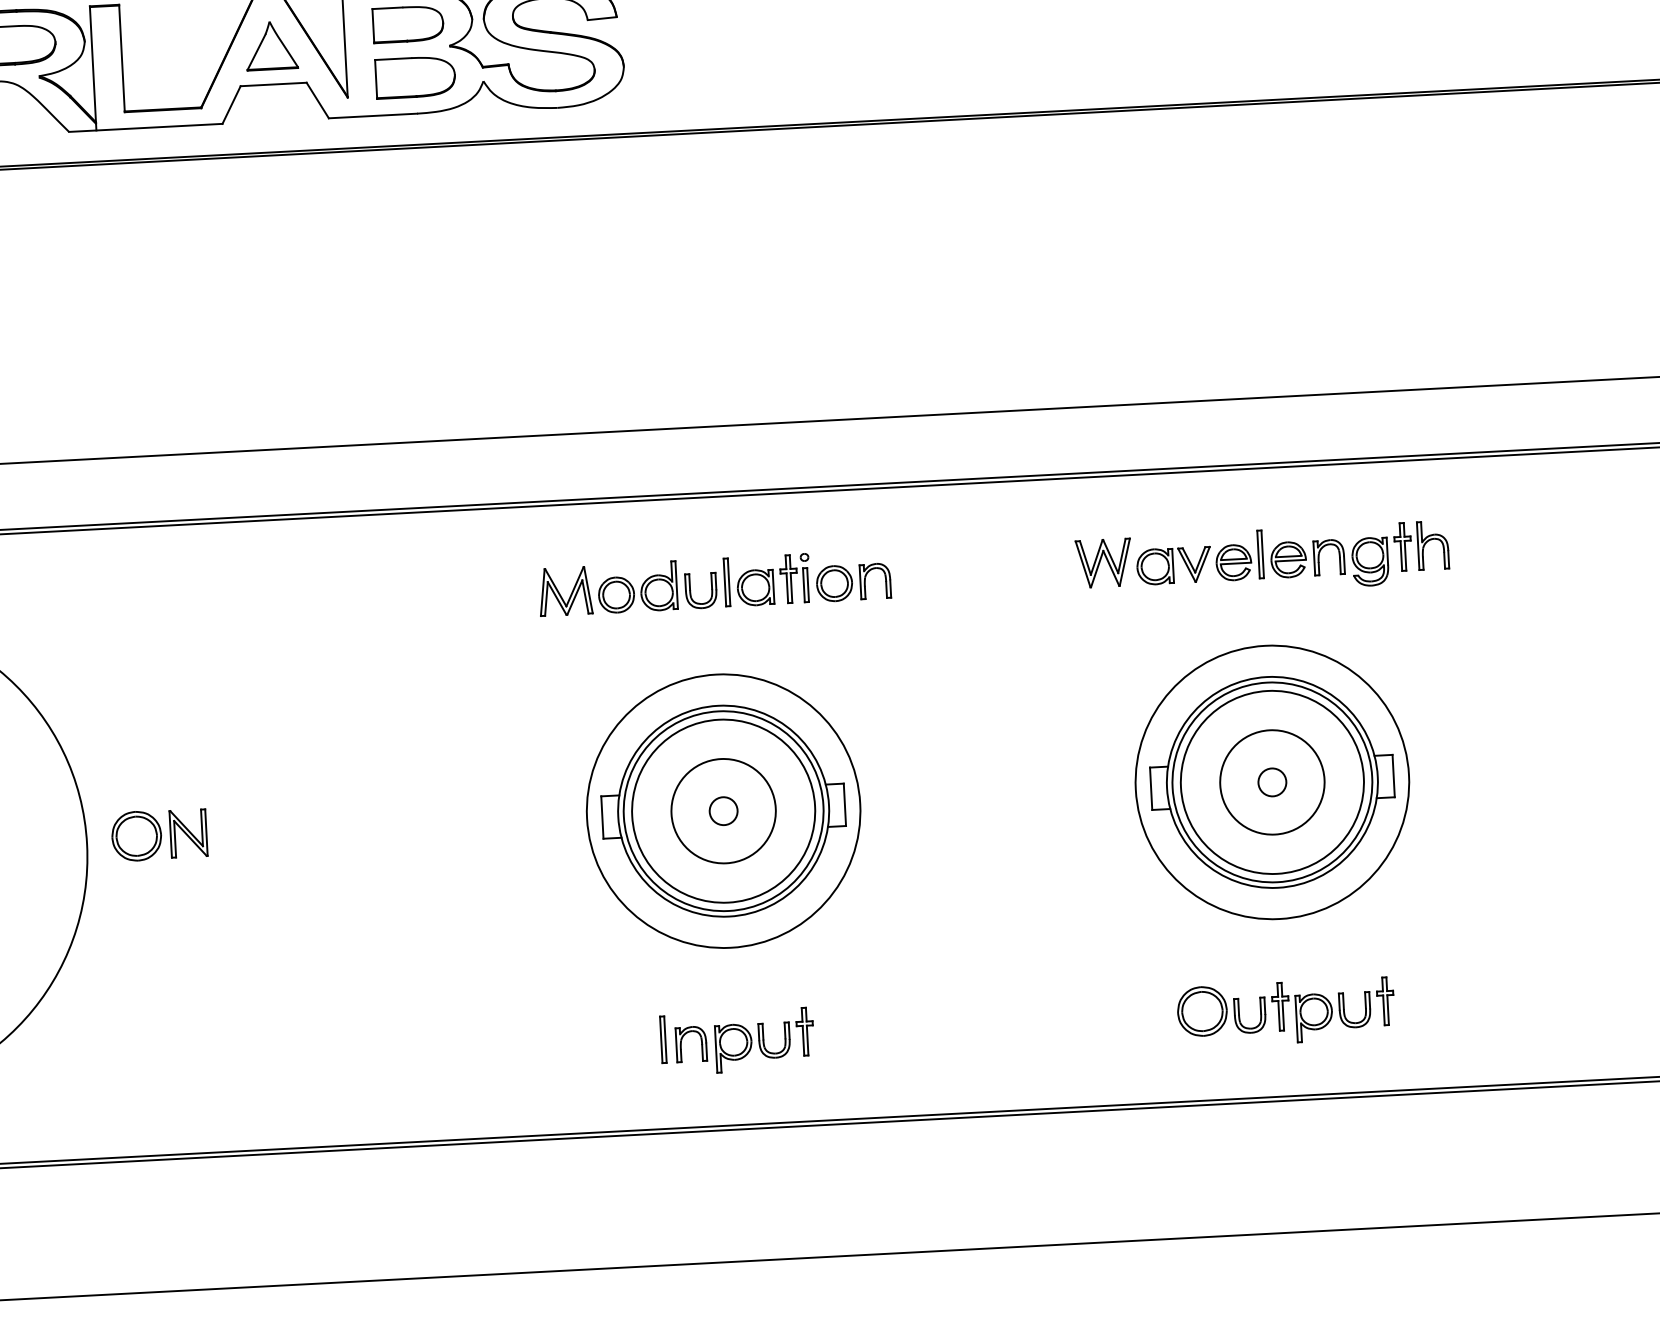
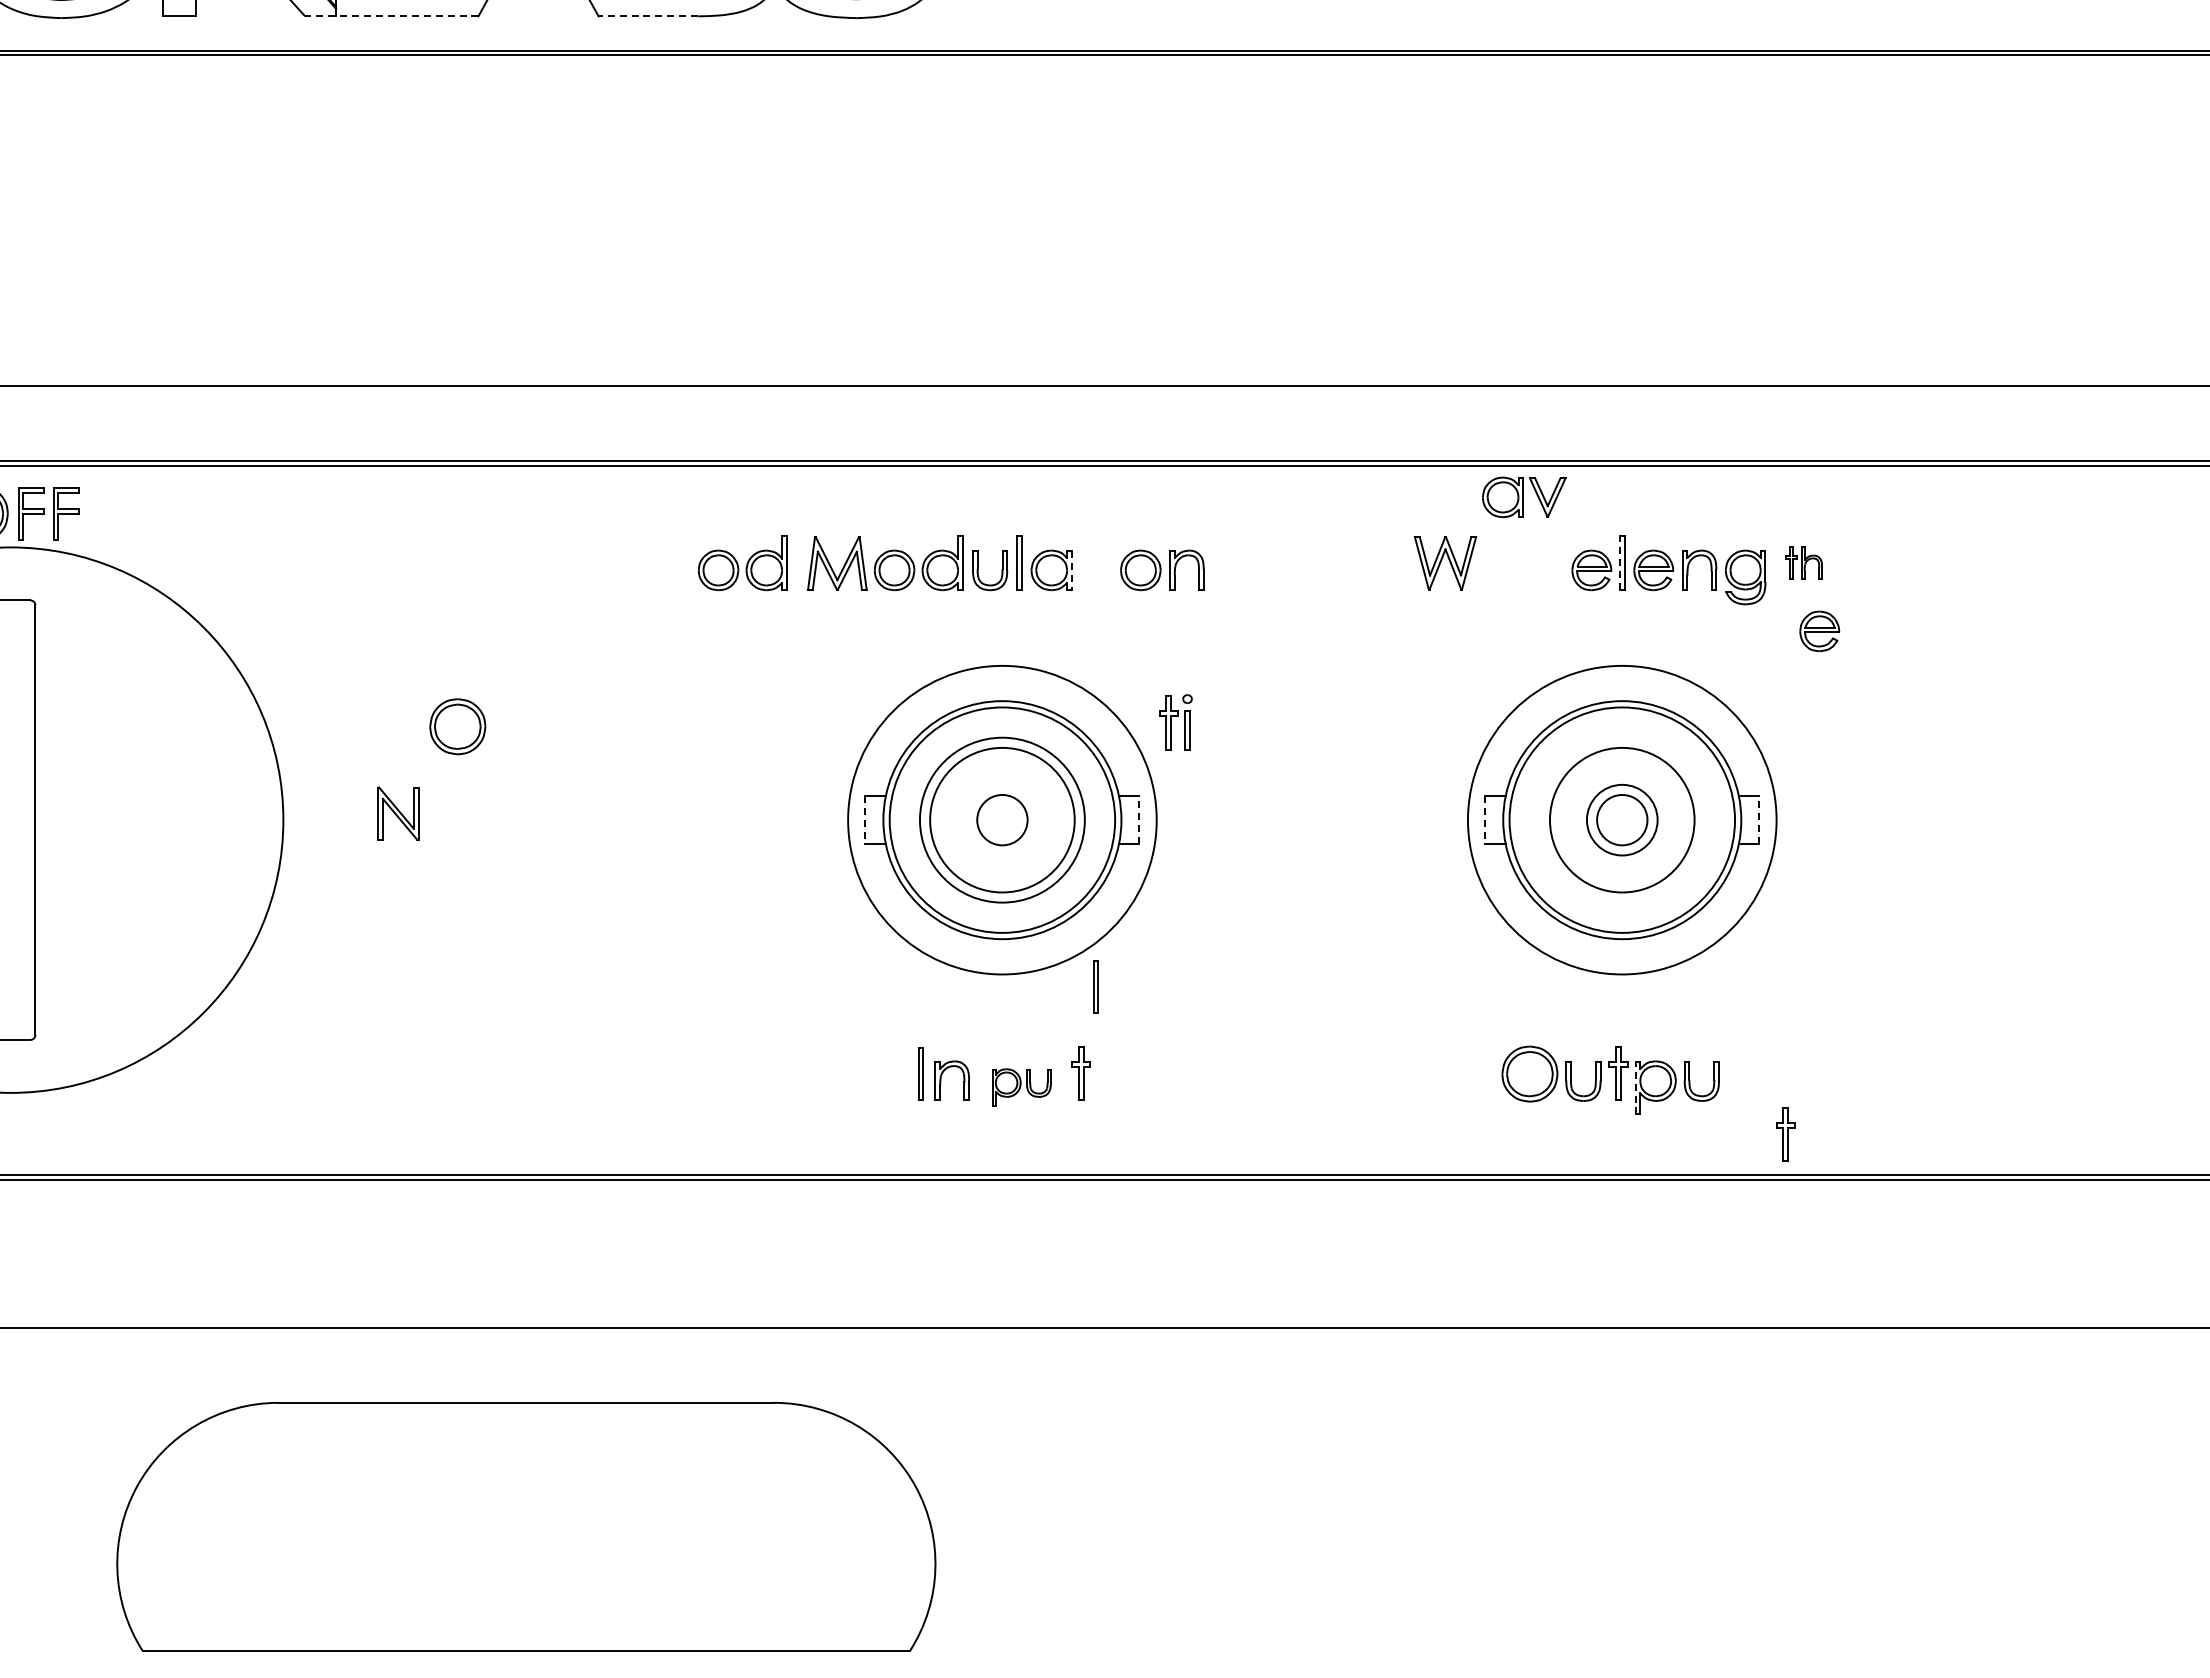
line: (373, 116) -> (648, 16), solid -> dashed
line: (145, 128) -> (391, 16), solid -> dashed
part: (1420, 545) -> (1803, 562), size x0.6
line: (1258, 554) -> (1620, 562), solid -> dashed
part: (1174, 565) -> (1524, 497), moved
part: (794, 578) -> (1175, 722), moved
line: (773, 586) -> (1071, 570), solid -> dashed
part: (481, 596) -> (742, 563), added
part: (1438, 606) -> (1819, 631), added
line: (1393, 776) -> (1759, 820), solid -> dashed
circle: (1272, 781) -> (1622, 819), size x0.7
circle: (1272, 781) -> (1622, 819), size x1.6
circle: (1272, 782) -> (1622, 820), size x0.6
line: (1151, 789) -> (1485, 820), solid -> dashed
line: (845, 805) -> (1139, 820), solid -> dashed
circle: (723, 810) -> (1002, 819), size x0.7
circle: (723, 810) -> (1002, 819), size x1.6
circle: (723, 811) -> (1002, 820), size x1.4
line: (602, 817) -> (865, 820), solid -> dashed
part: (136, 836) -> (457, 726), moved
part: (813, 954) -> (1095, 986), added
part: (1385, 1001) -> (1785, 1134), moved
line: (1296, 1018) -> (1635, 1087), solid -> dashed
part: (752, 1046) -> (1021, 1087), size x0.7

